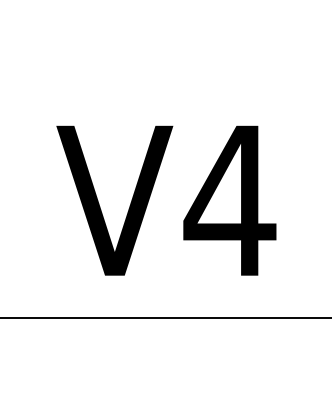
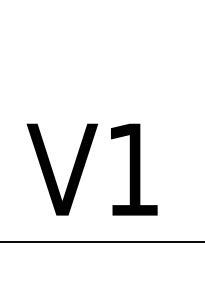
text: (229, 200) -> (132, 169), V4 -> V1

